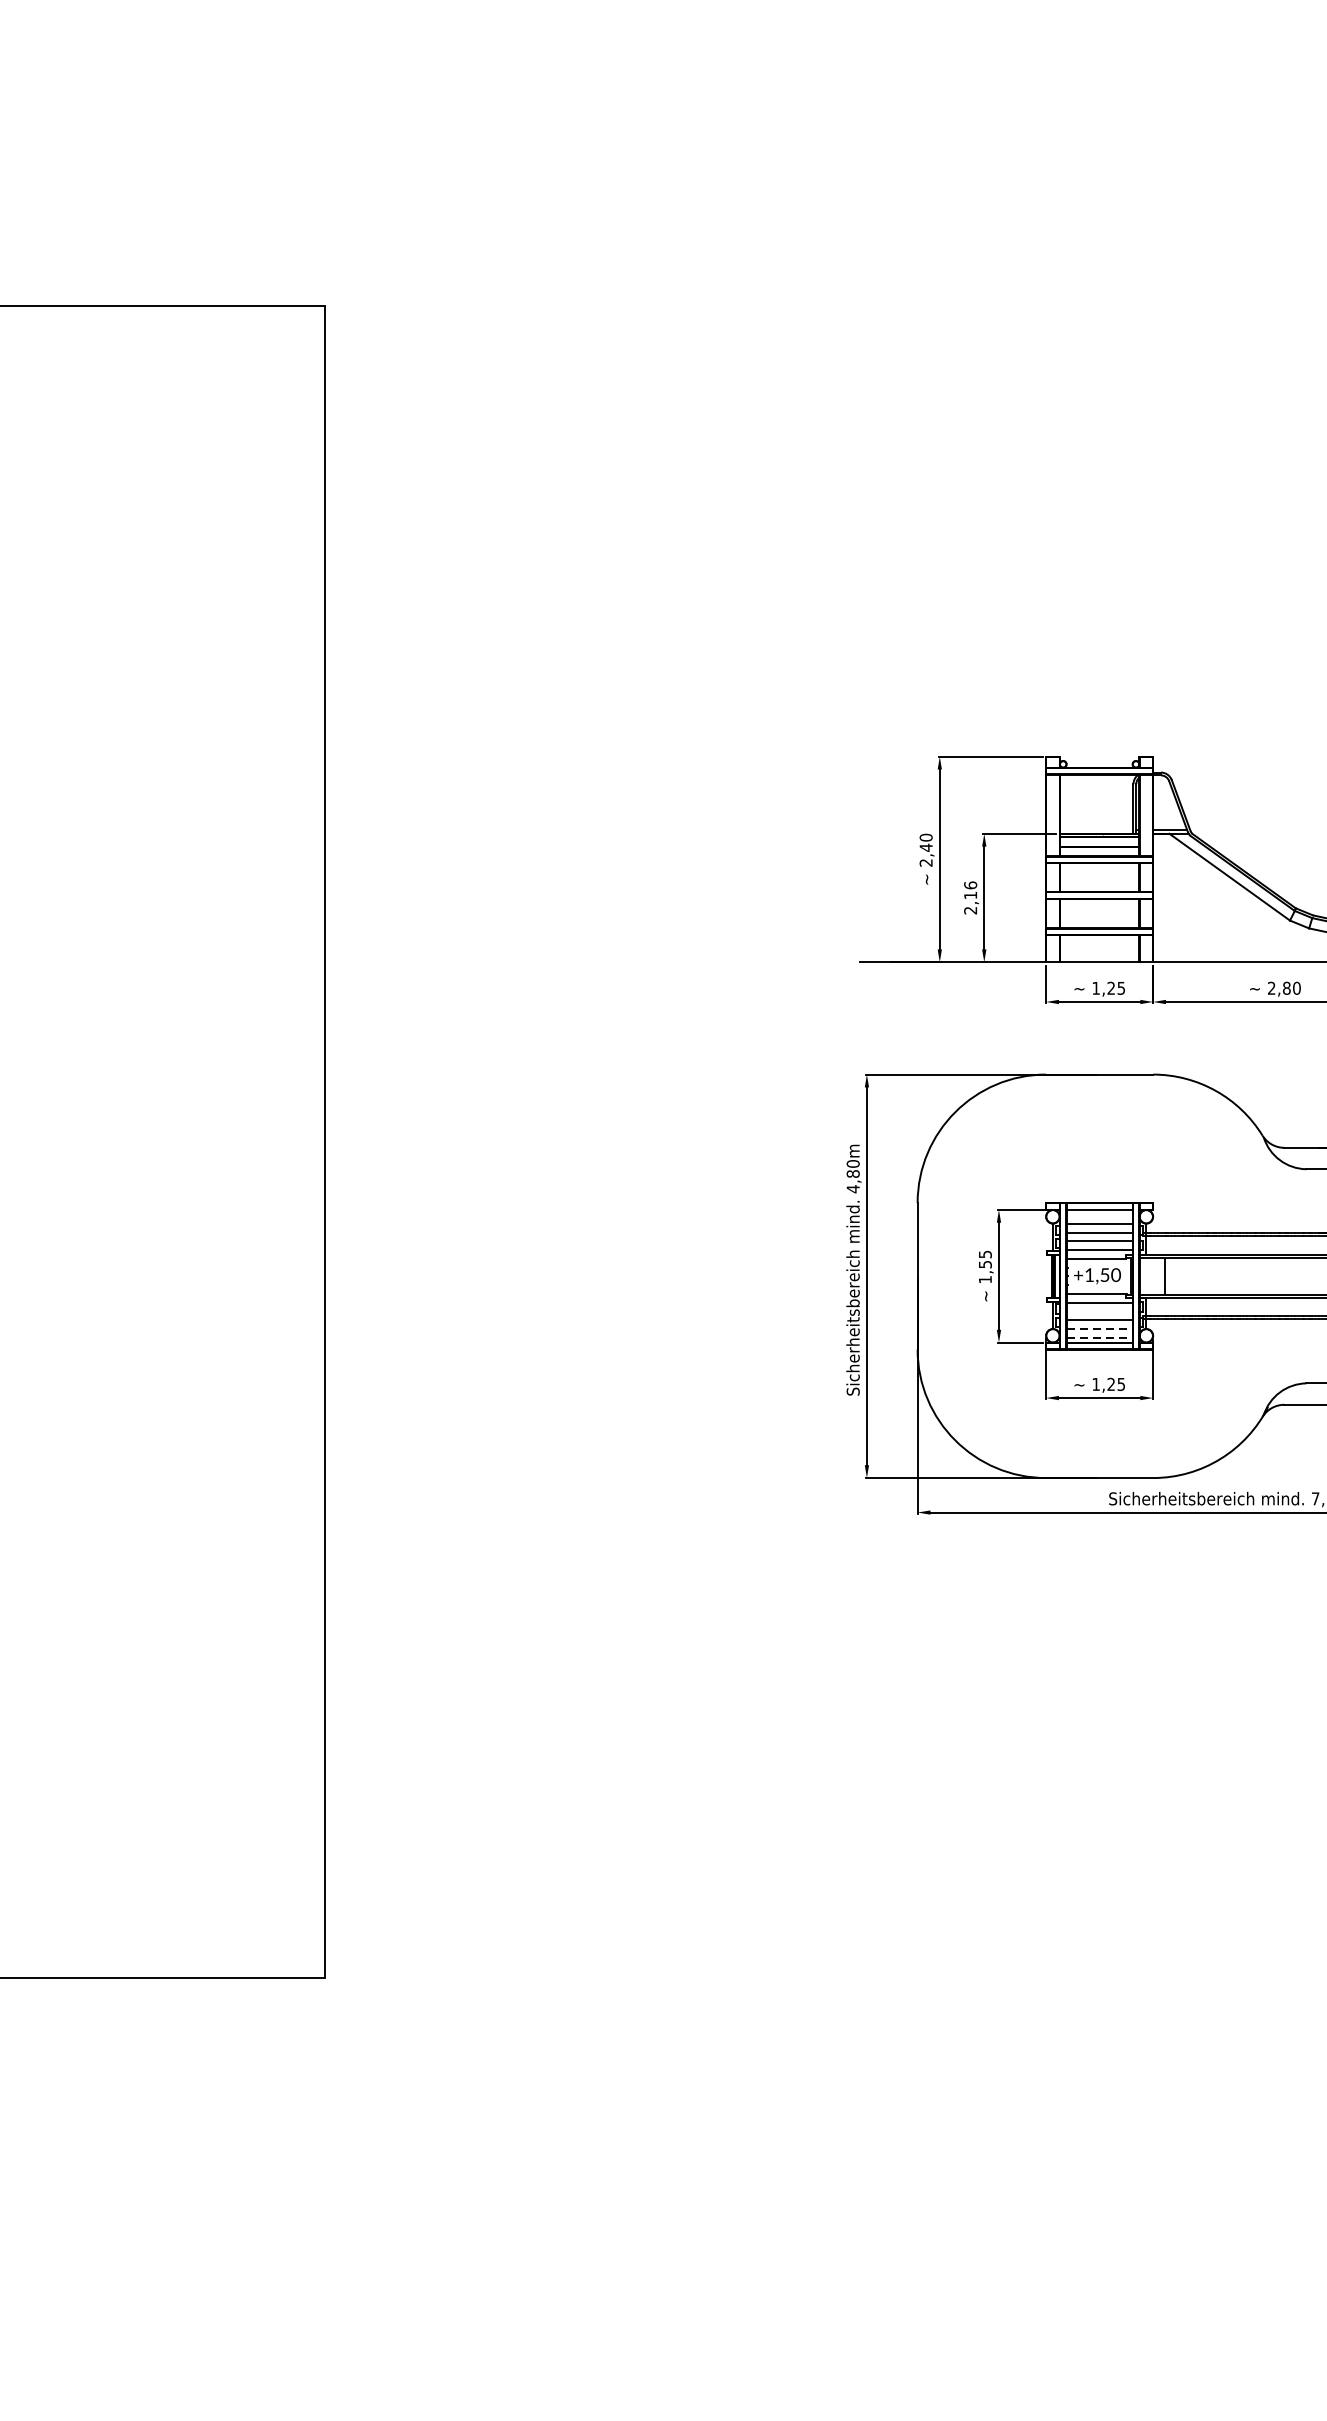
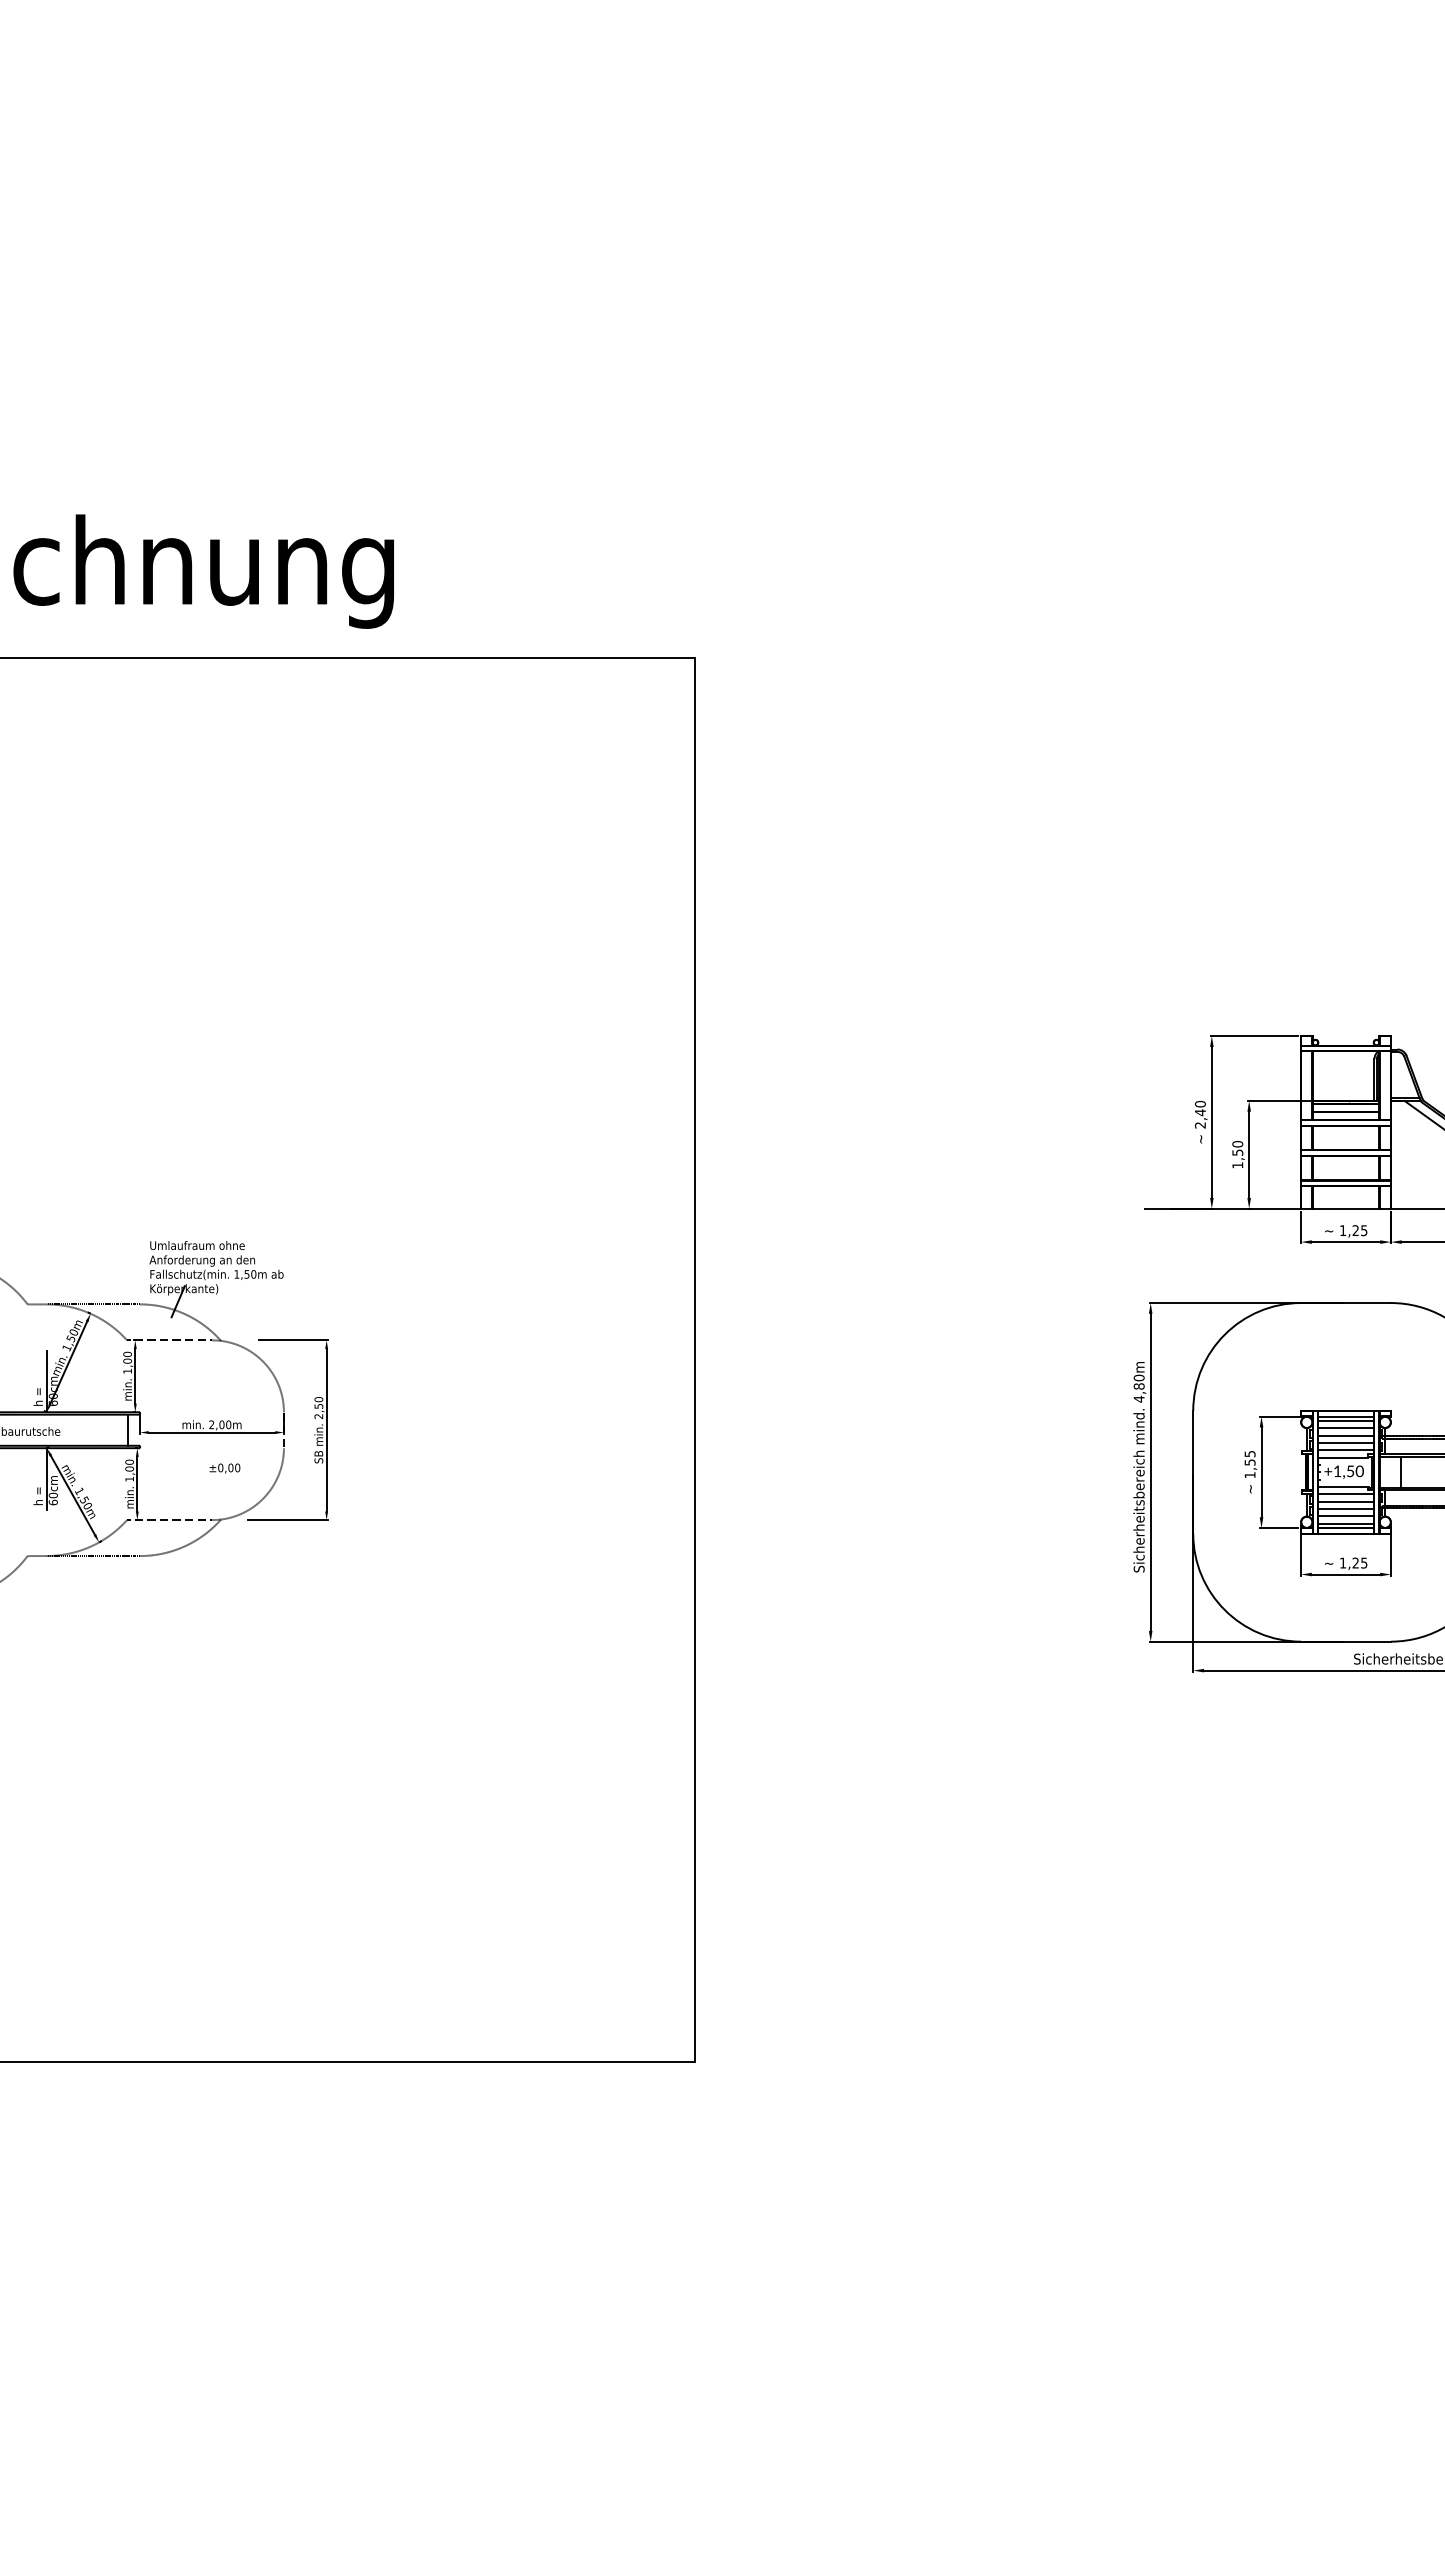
text: (970, 897) -> (1237, 1154), 2,16 -> 1,50
line: (1099, 1214) -> (1345, 1420), added
line: (1099, 1311) -> (1345, 1501), added
line: (1100, 1328) -> (1346, 1516), dashed -> solid
line: (1100, 1337) -> (1346, 1523), dashed -> solid

